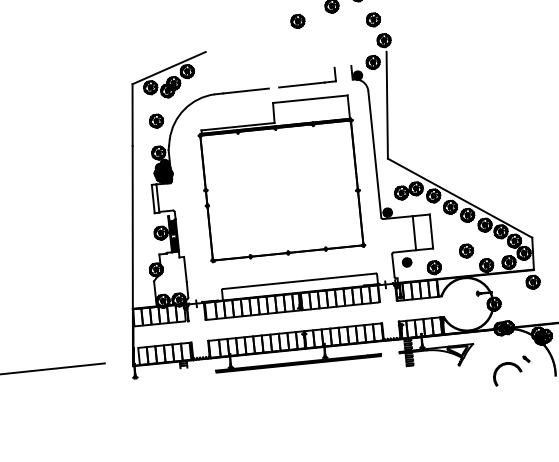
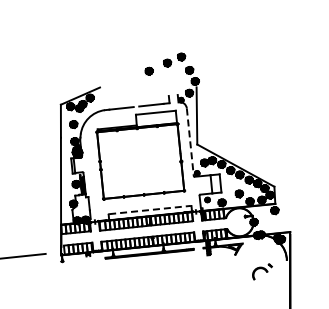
line: (375, 154) -> (190, 142), solid -> dashed
line: (300, 280) -> (150, 209), solid -> dashed
part: (511, 370) -> (262, 271), moved

